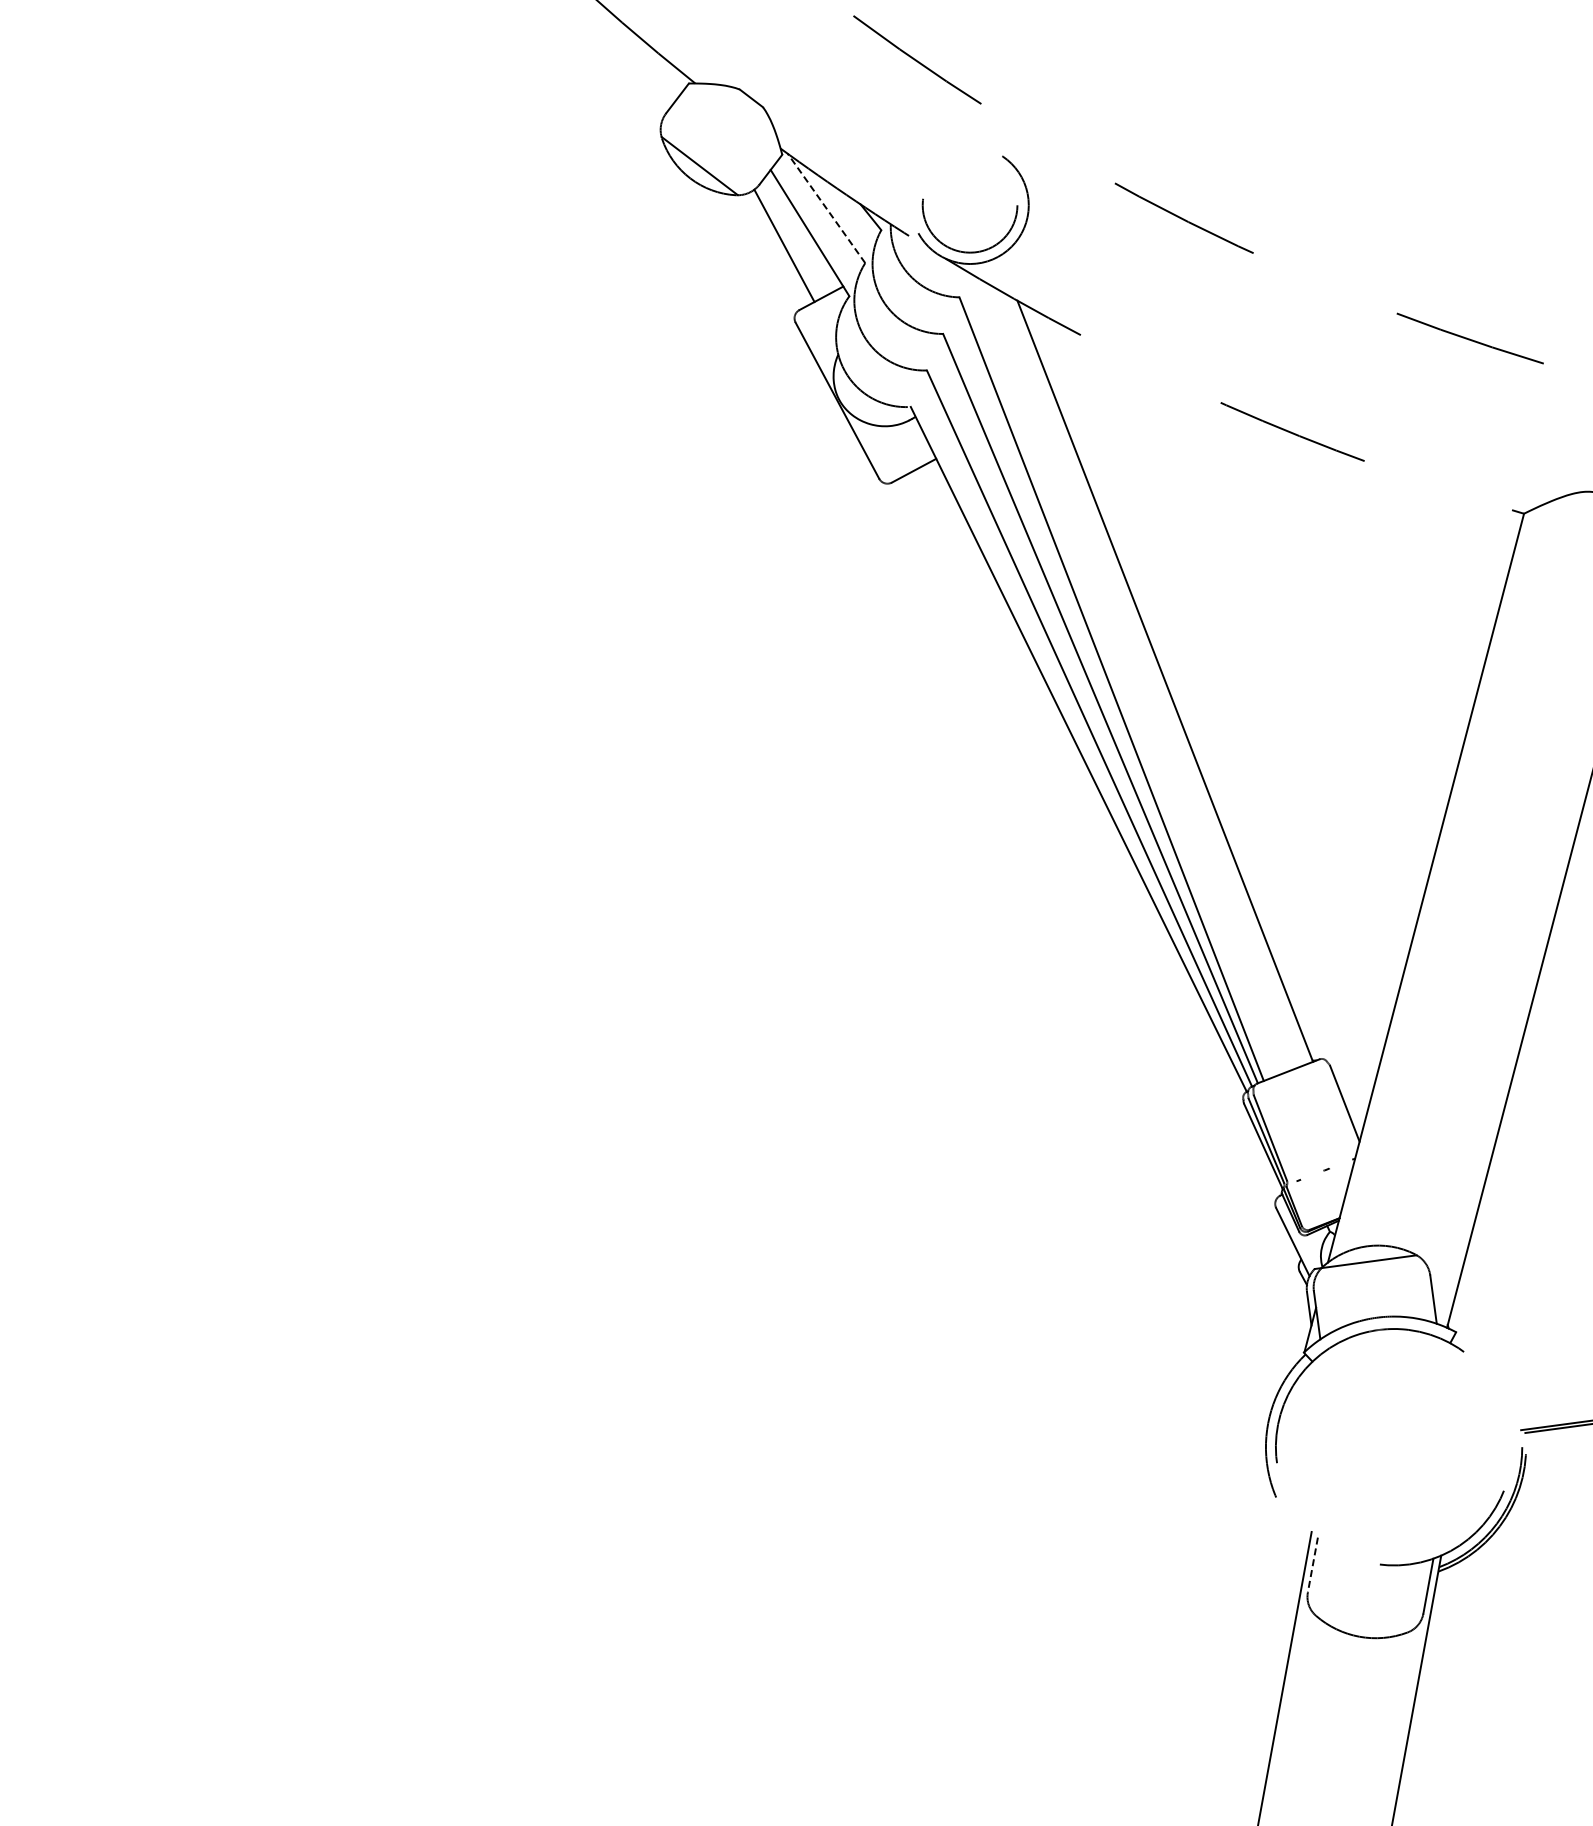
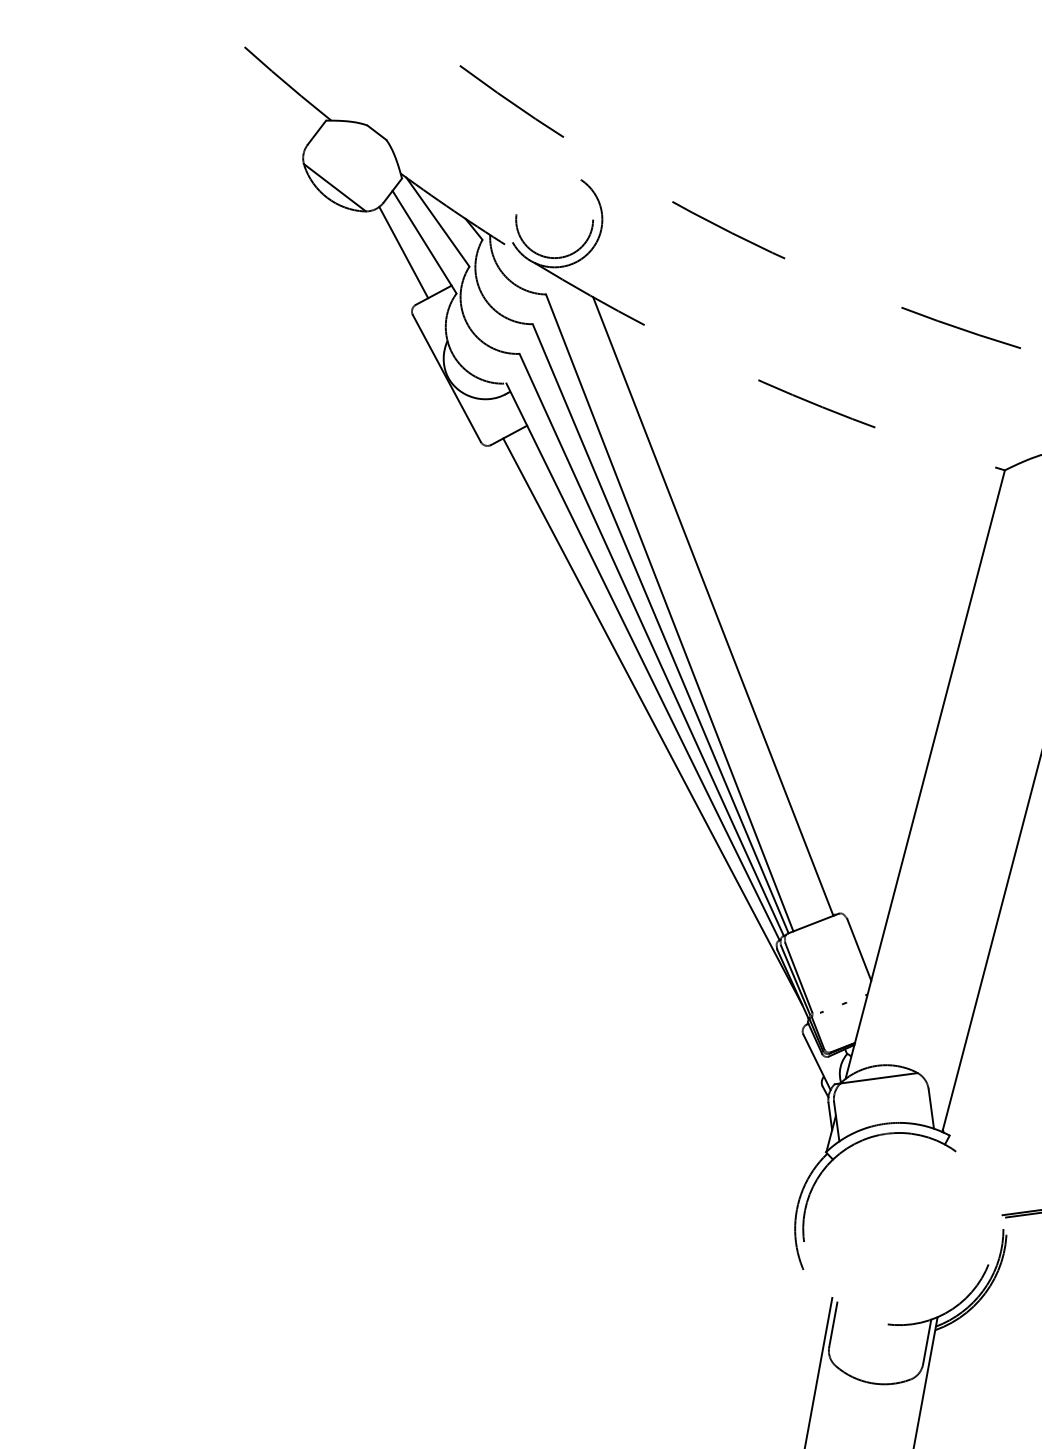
line: (826, 208) -> (437, 222), dashed -> solid
line: (1090, 822) -> (652, 721), added
line: (1312, 1565) -> (832, 1325), dashed -> solid

